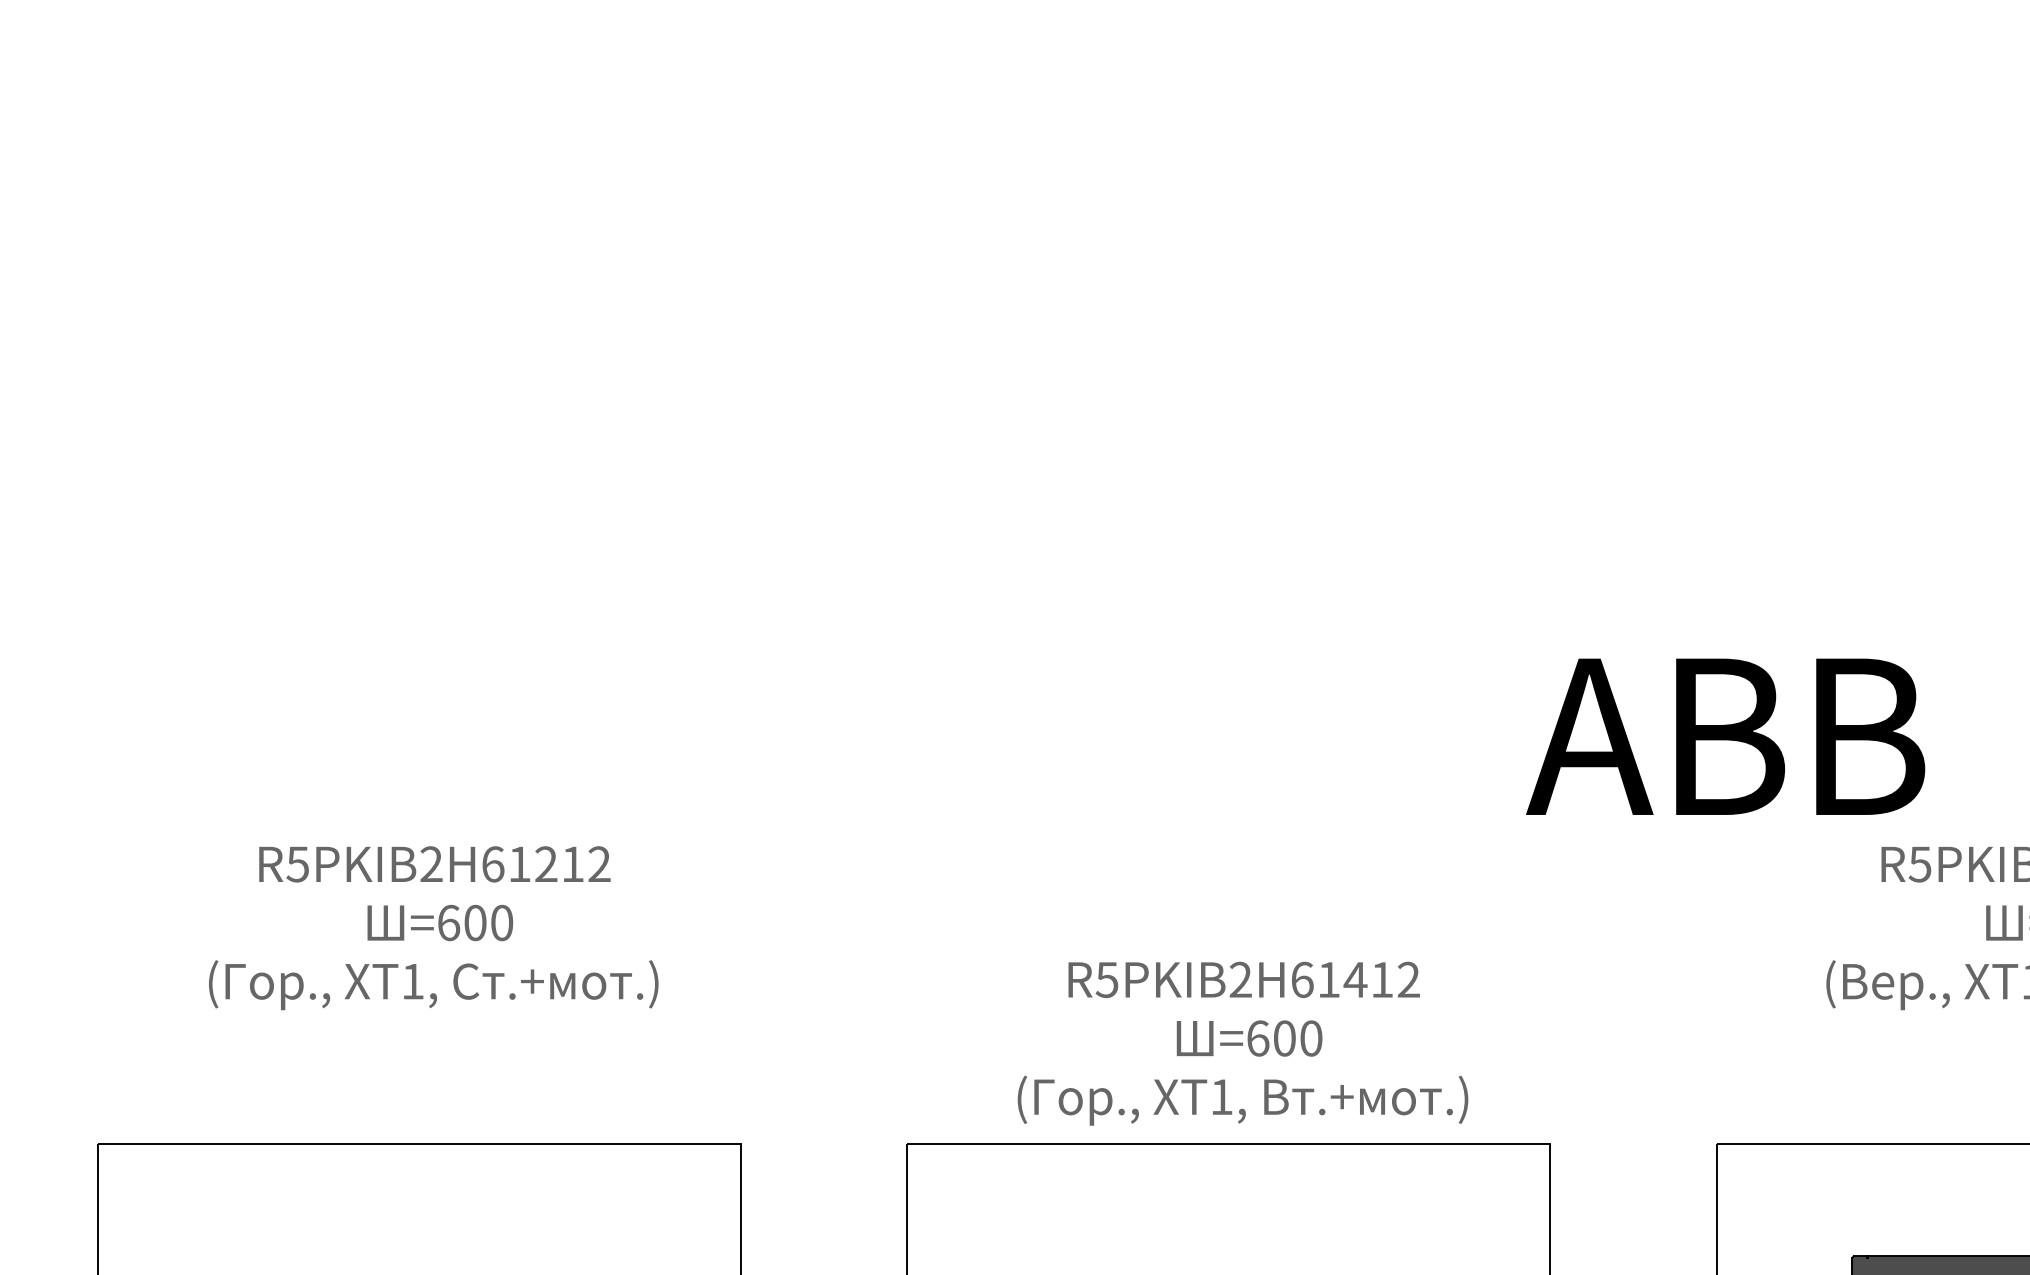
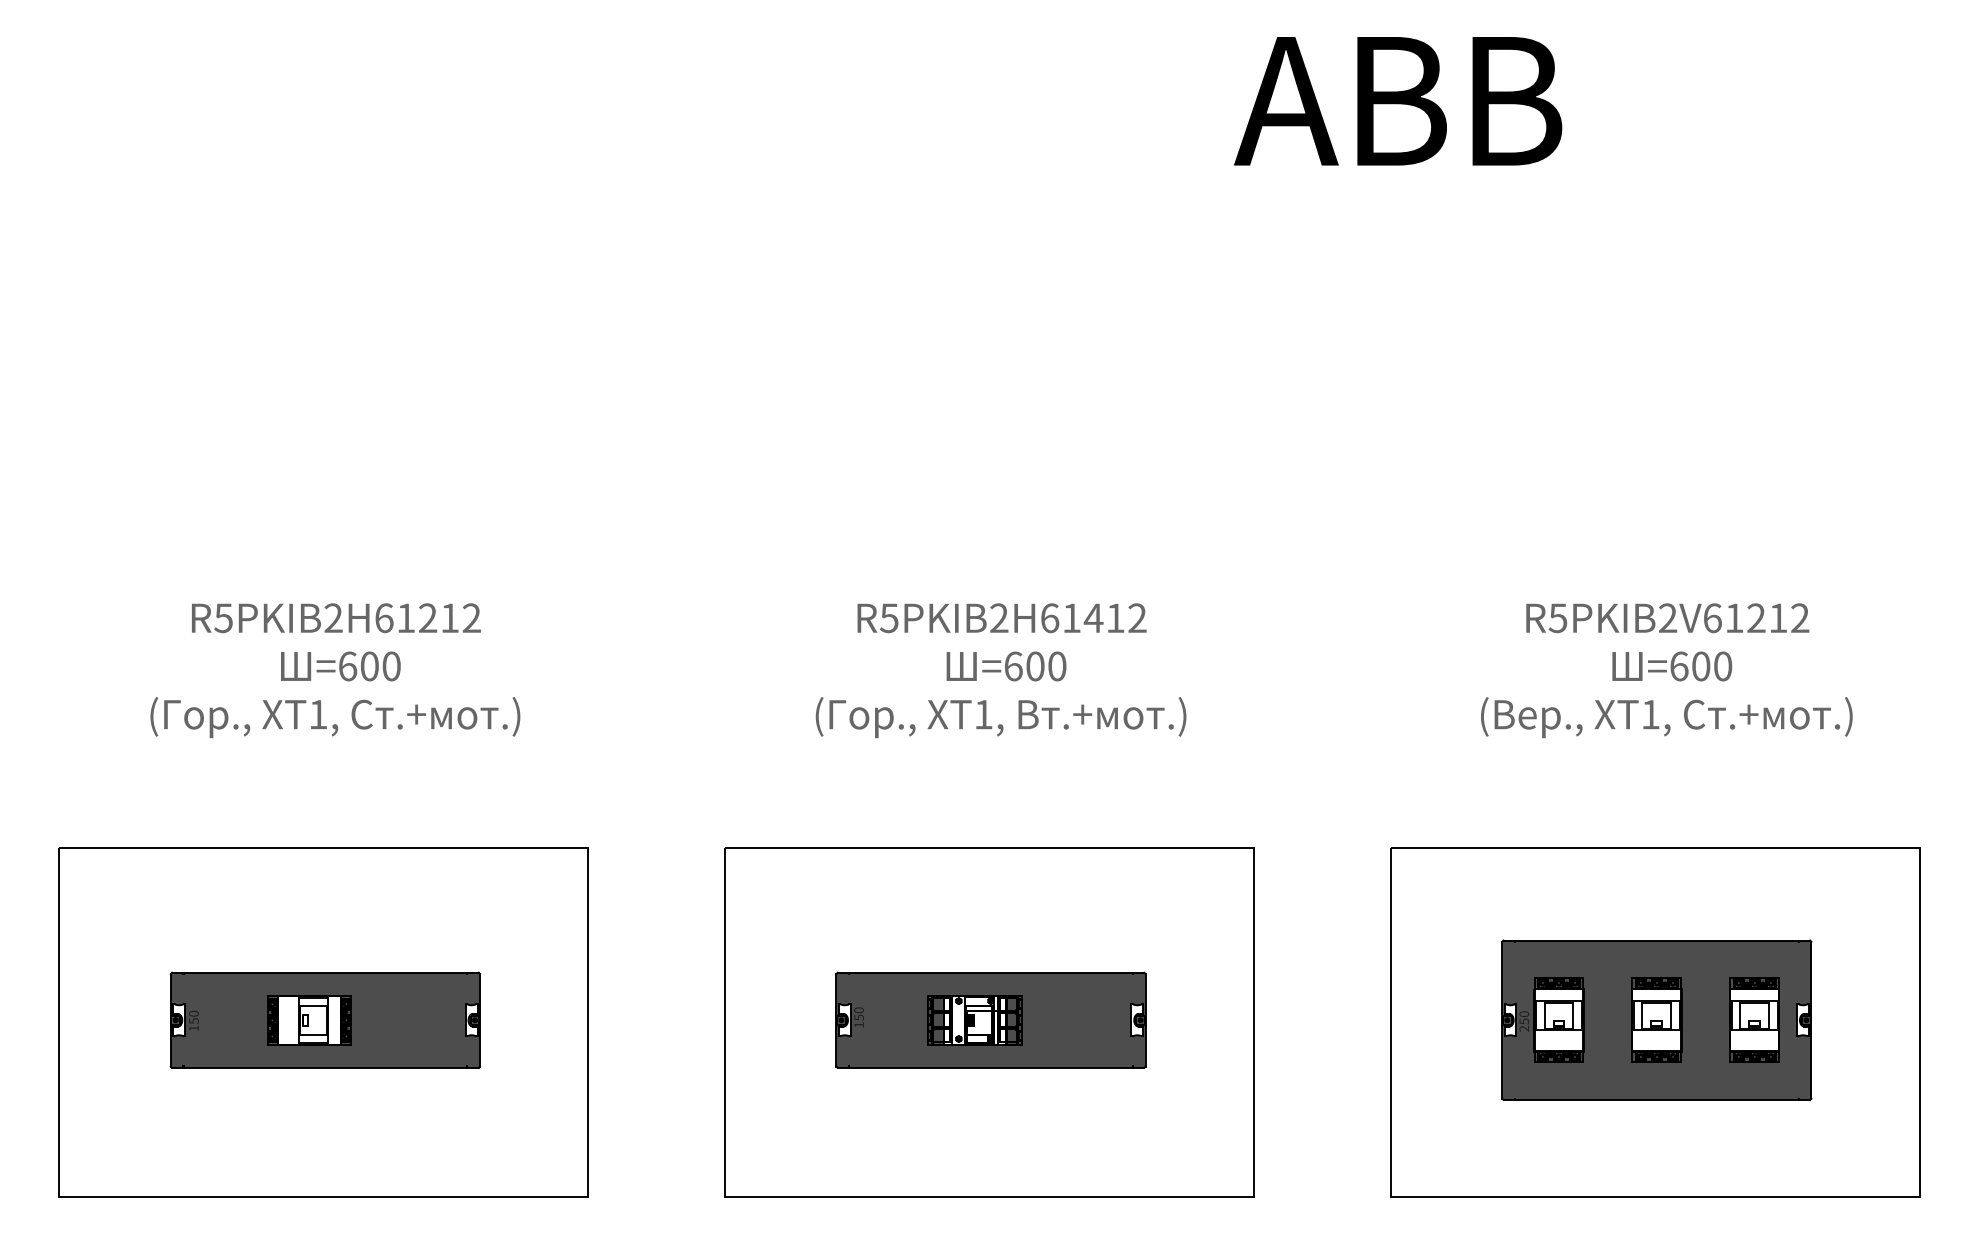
text: (1726, 737) -> (1398, 101), moved
text: (1242, 1043) -> (1000, 670), moved

